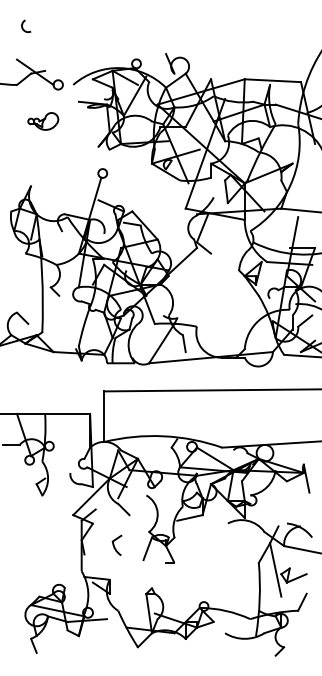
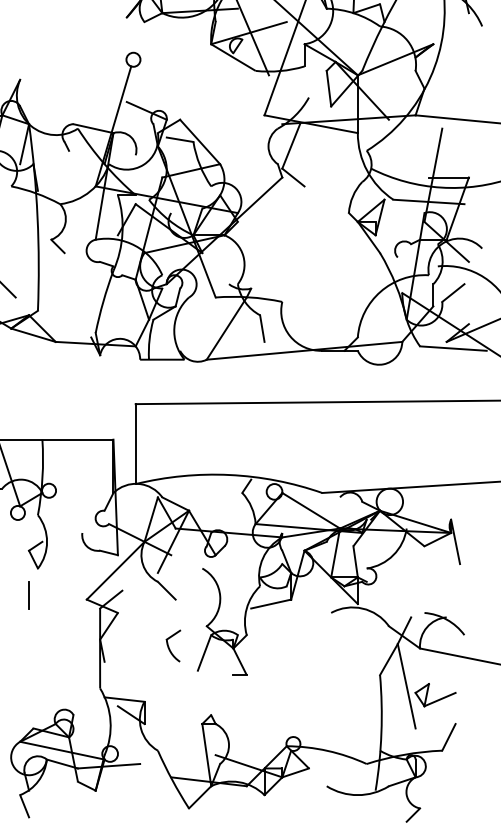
line: (36, 512) -> (28, 595), added
part: (116, 544) -> (172, 644), moved

